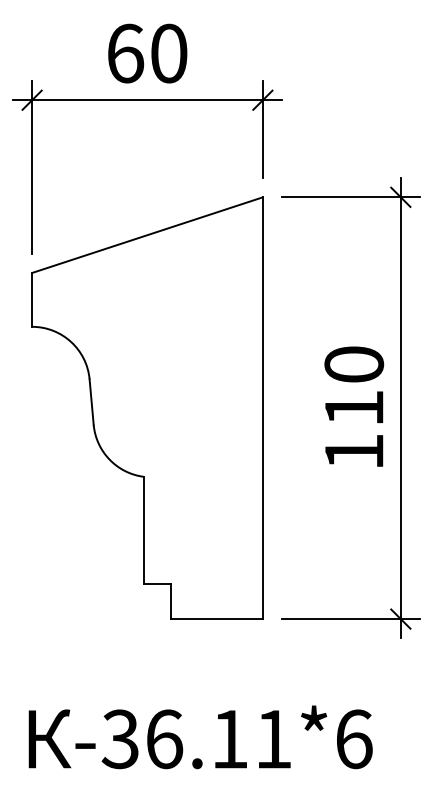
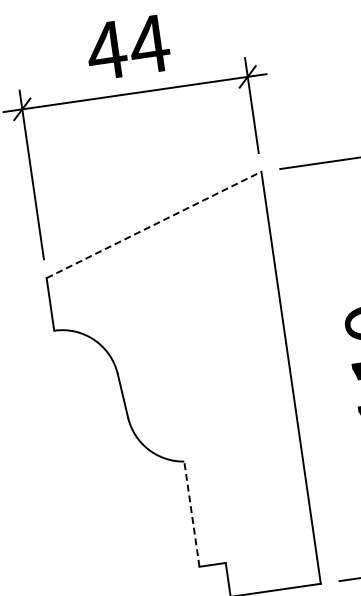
text: (146, 53) -> (127, 47), 60 -> 44
line: (148, 235) -> (155, 225), solid -> dashed
line: (143, 530) -> (191, 514), solid -> dashed

